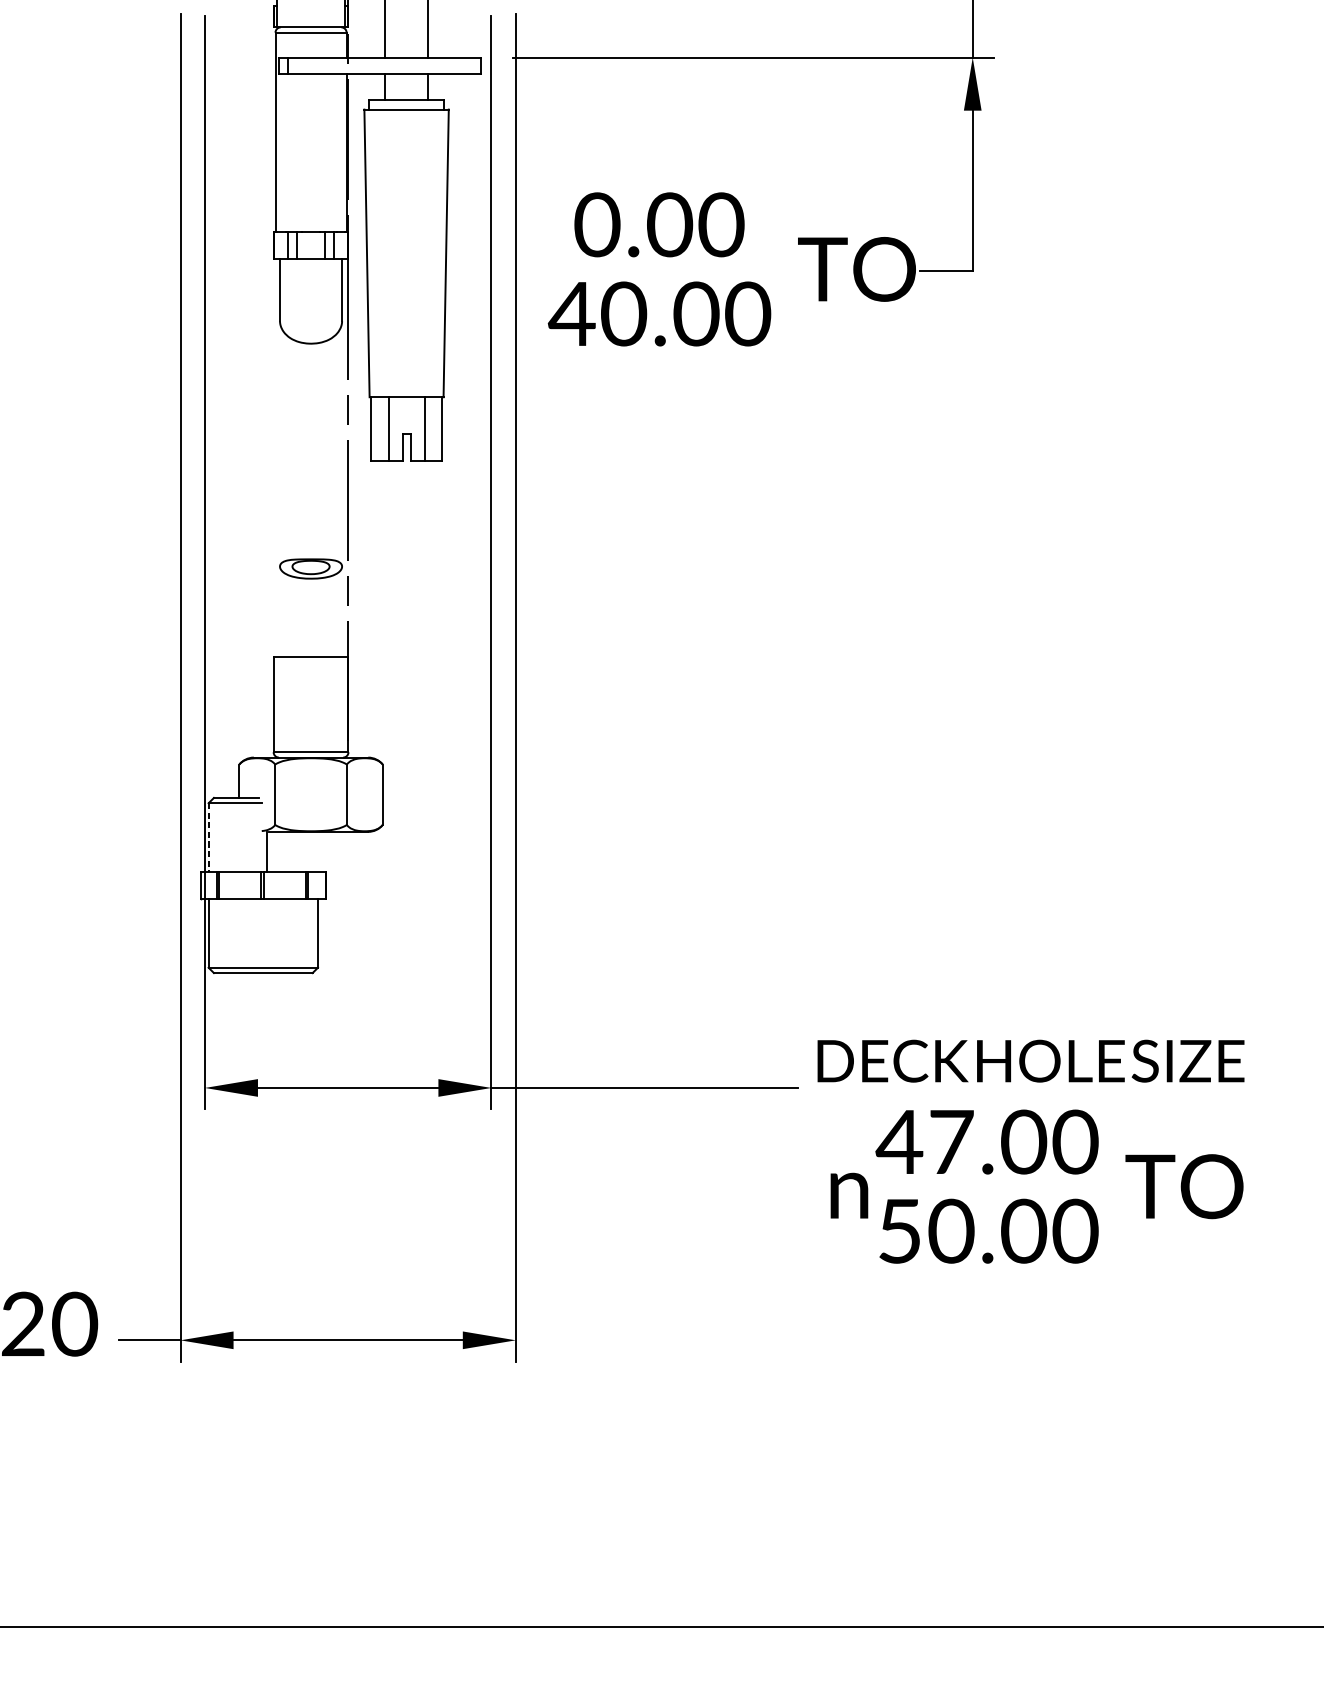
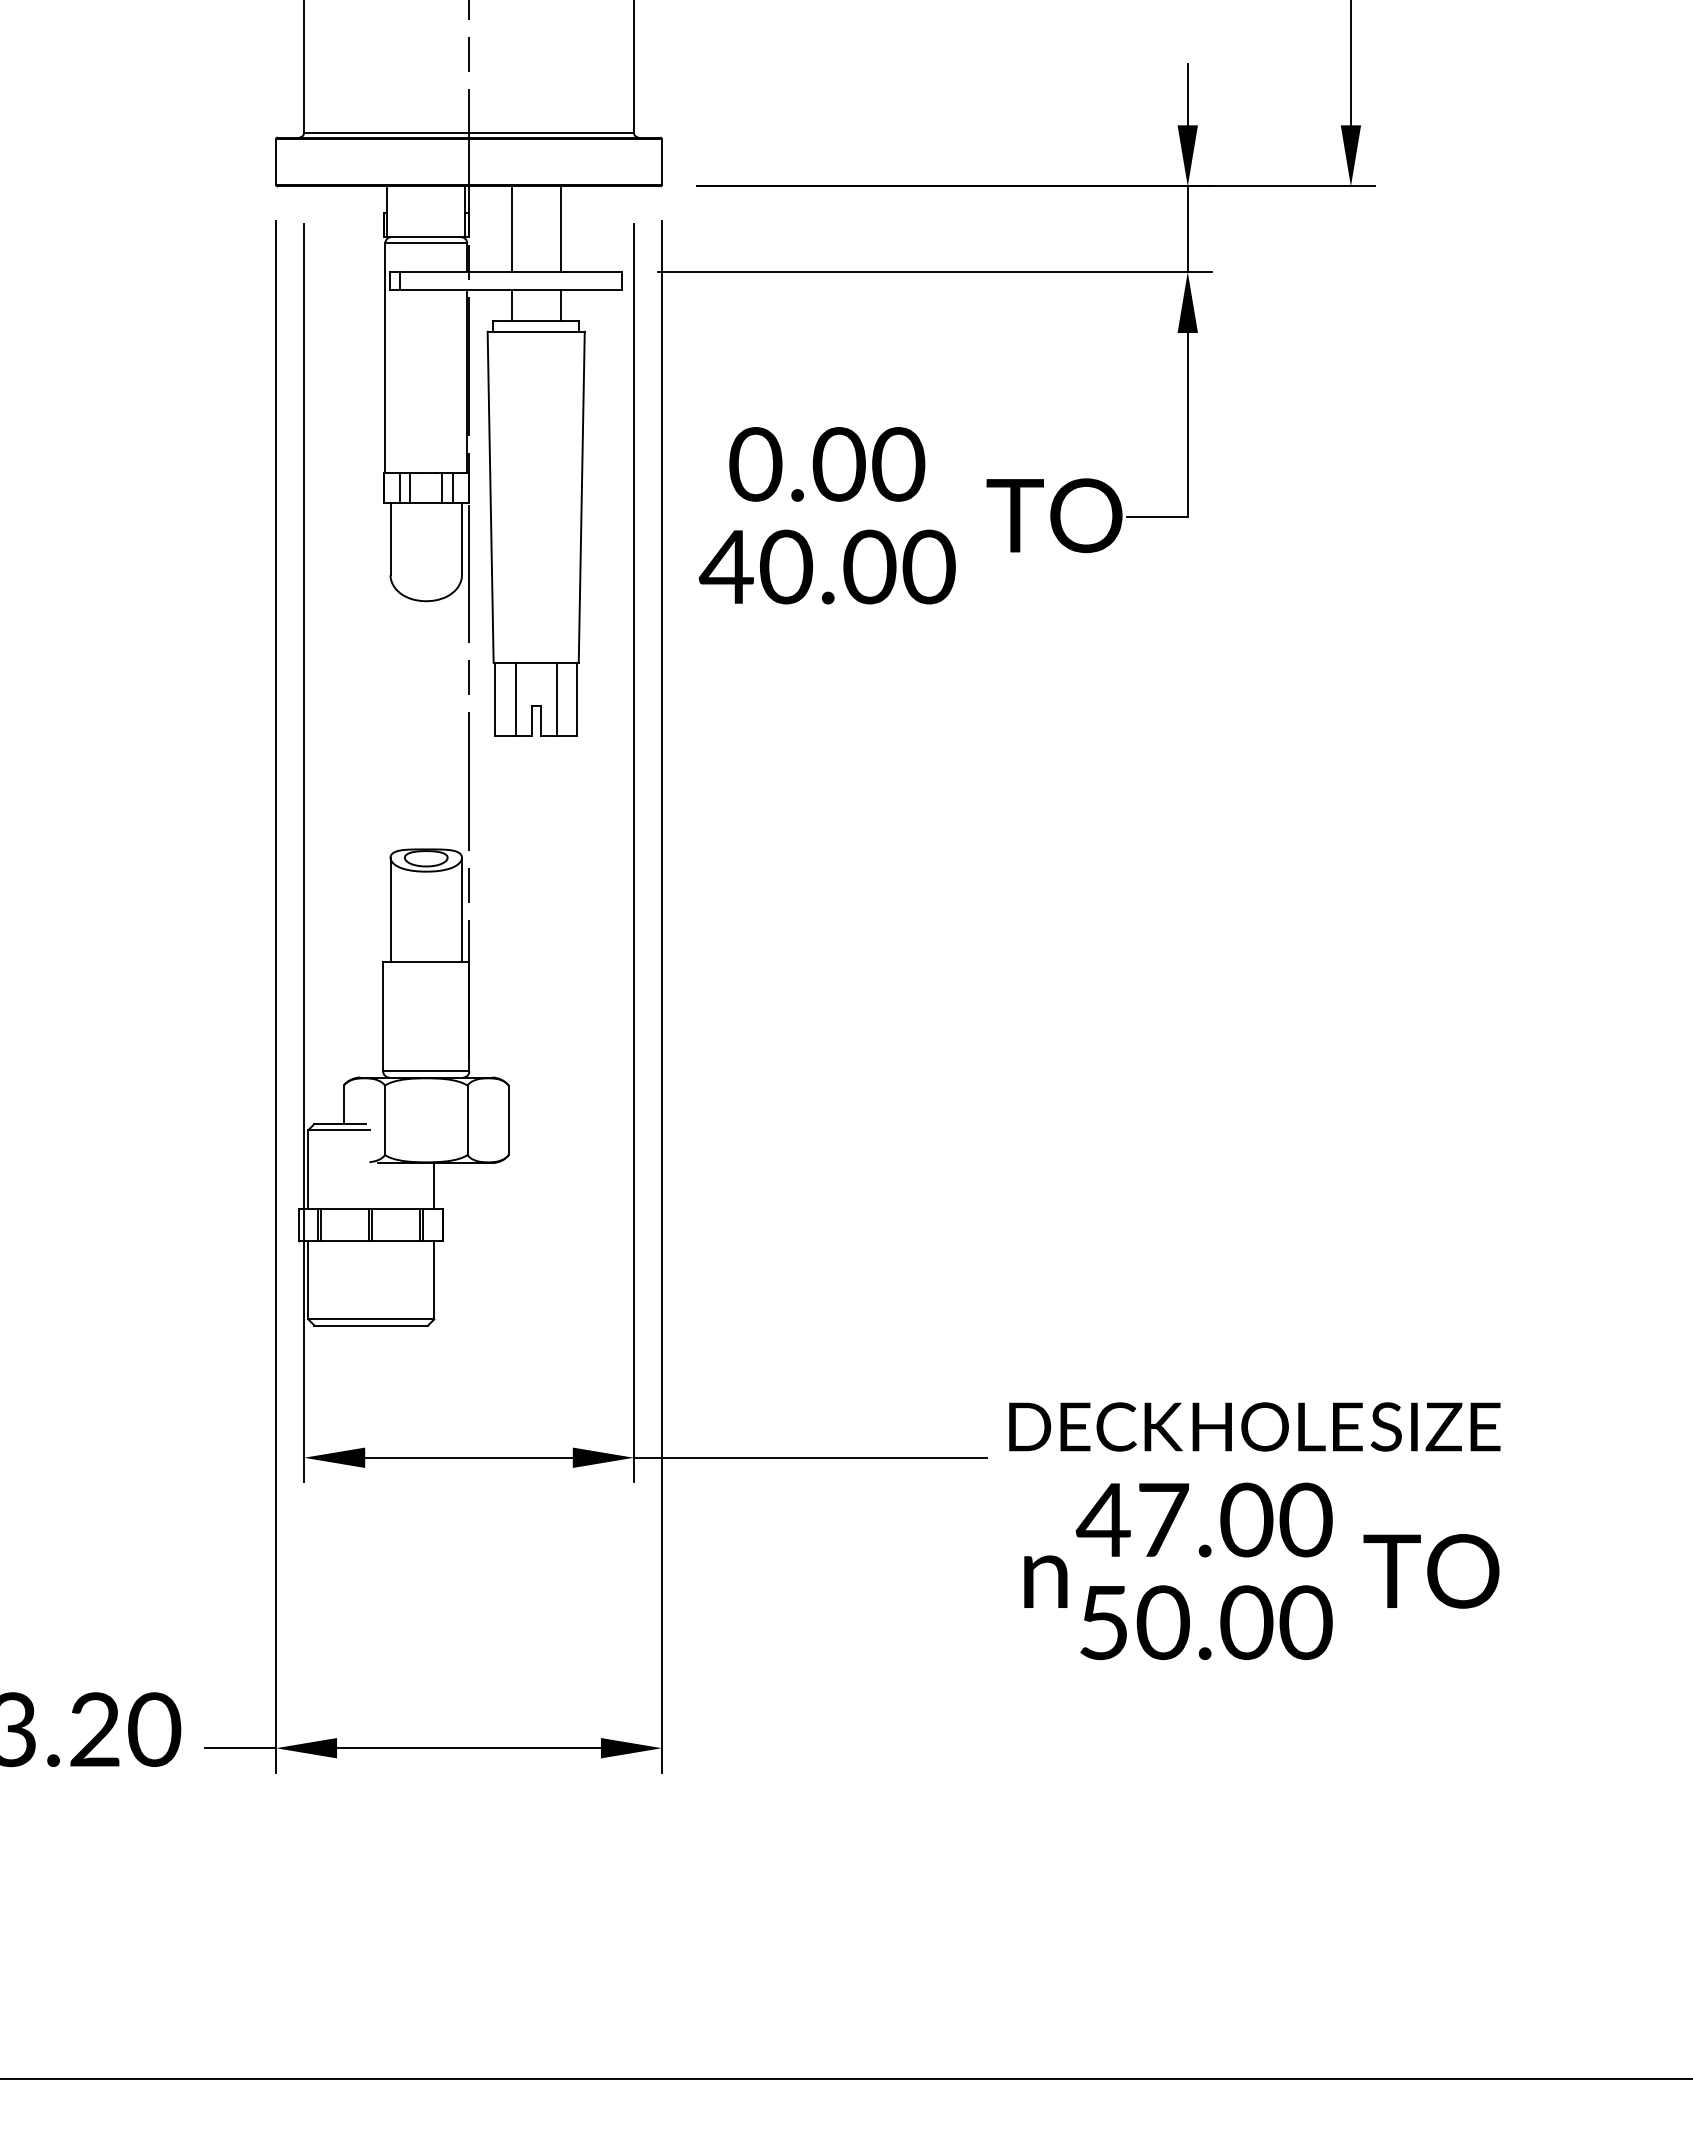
line: (279, 611) -> (390, 909), added
line: (342, 611) -> (462, 909), added
line: (208, 837) -> (308, 1169), dashed -> solid
line: (266, 851) -> (434, 1185), moved

